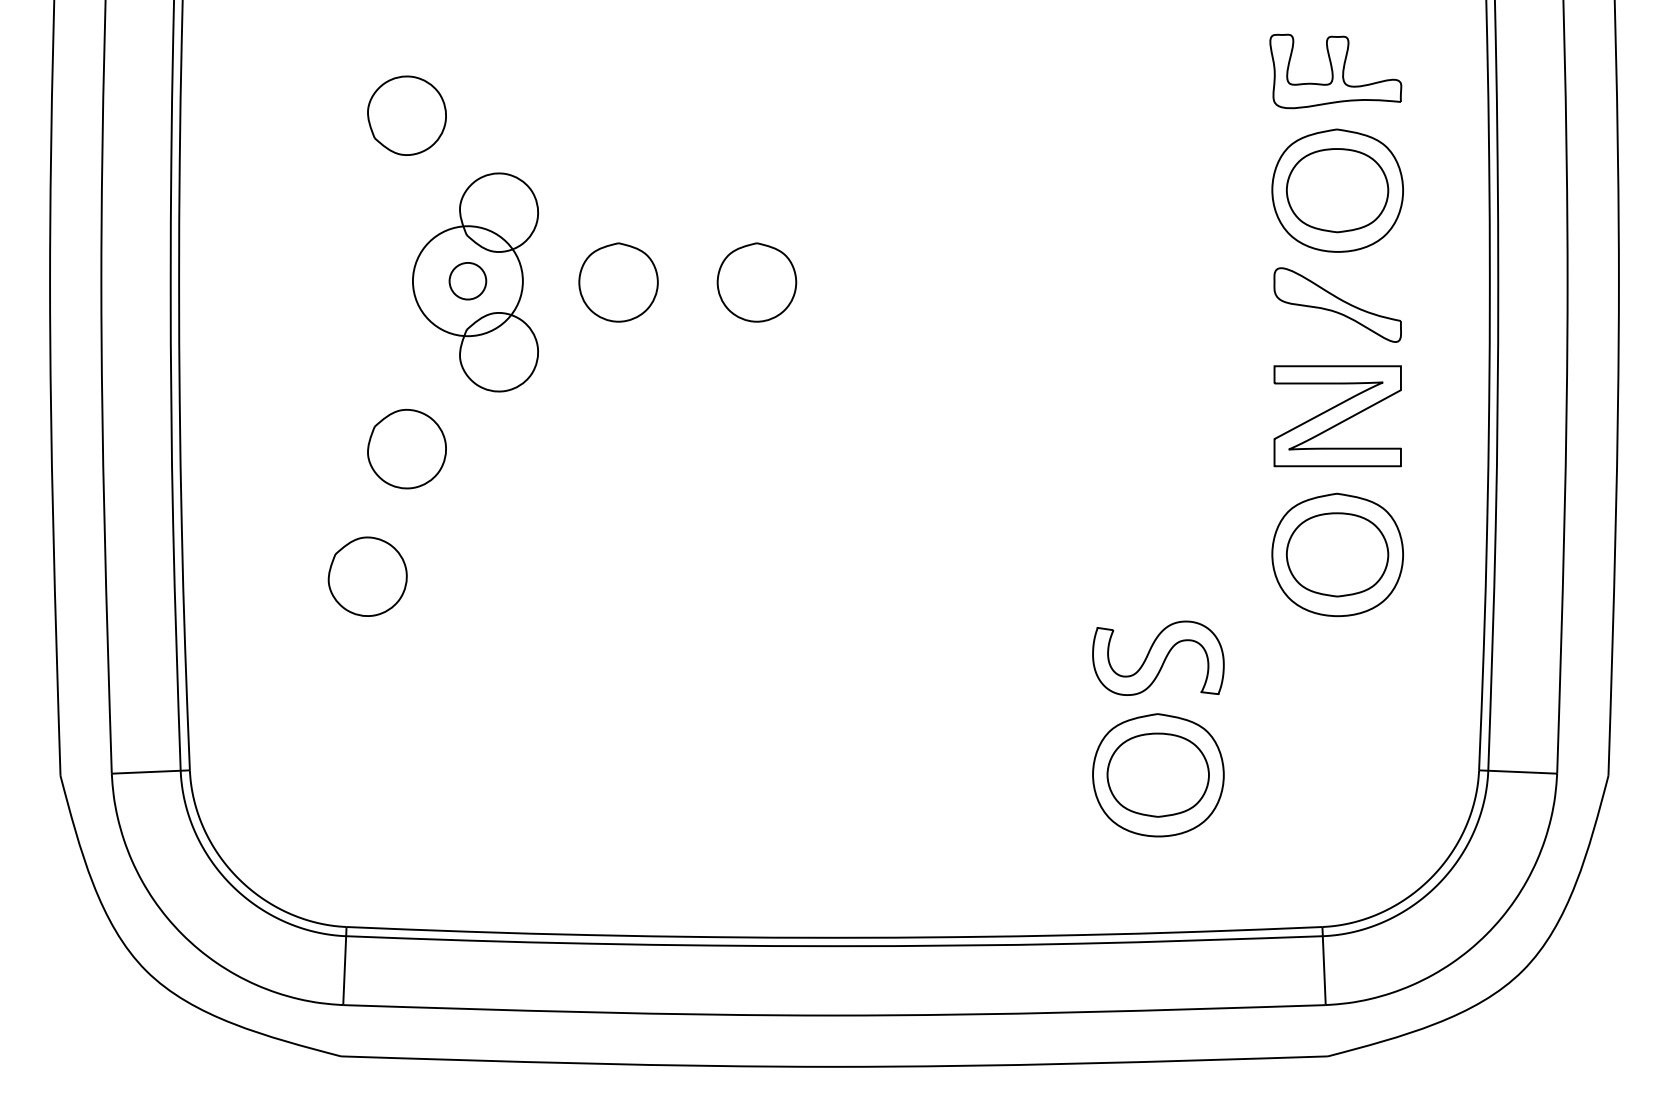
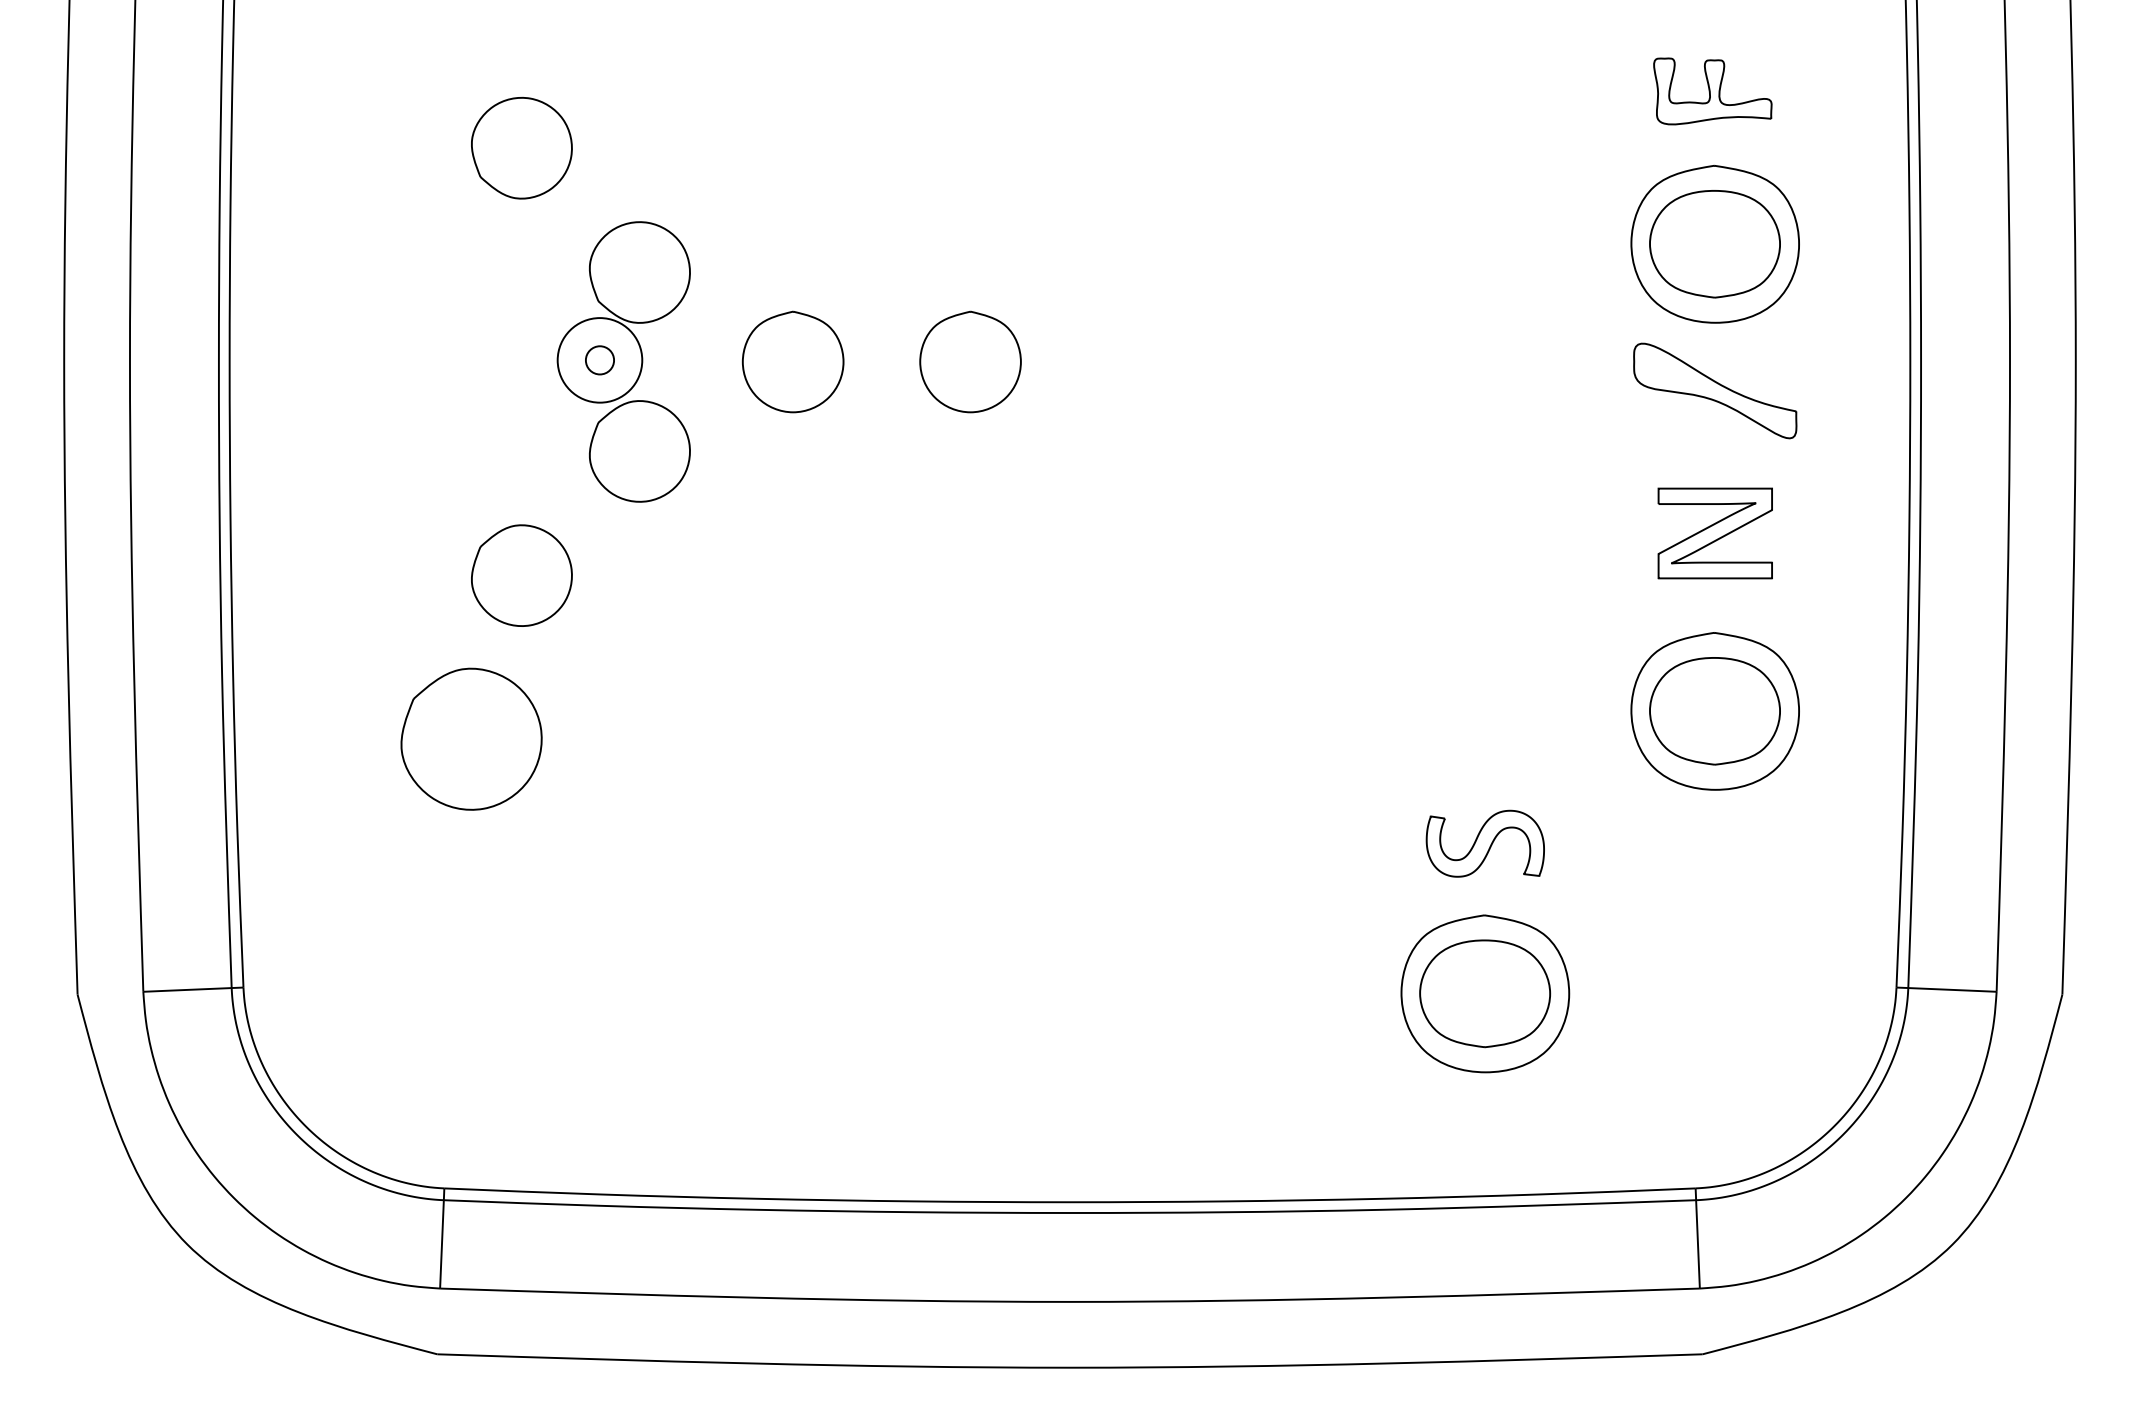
part: (1335, 71) -> (1712, 91), size x0.7
circle: (467, 280) -> (599, 359), size x0.6
circle: (467, 280) -> (599, 359), size x0.6
part: (1337, 416) -> (1715, 533), size x0.7
part: (367, 576) -> (471, 739), size x1.4
part: (1158, 658) -> (1485, 843), size x0.7

